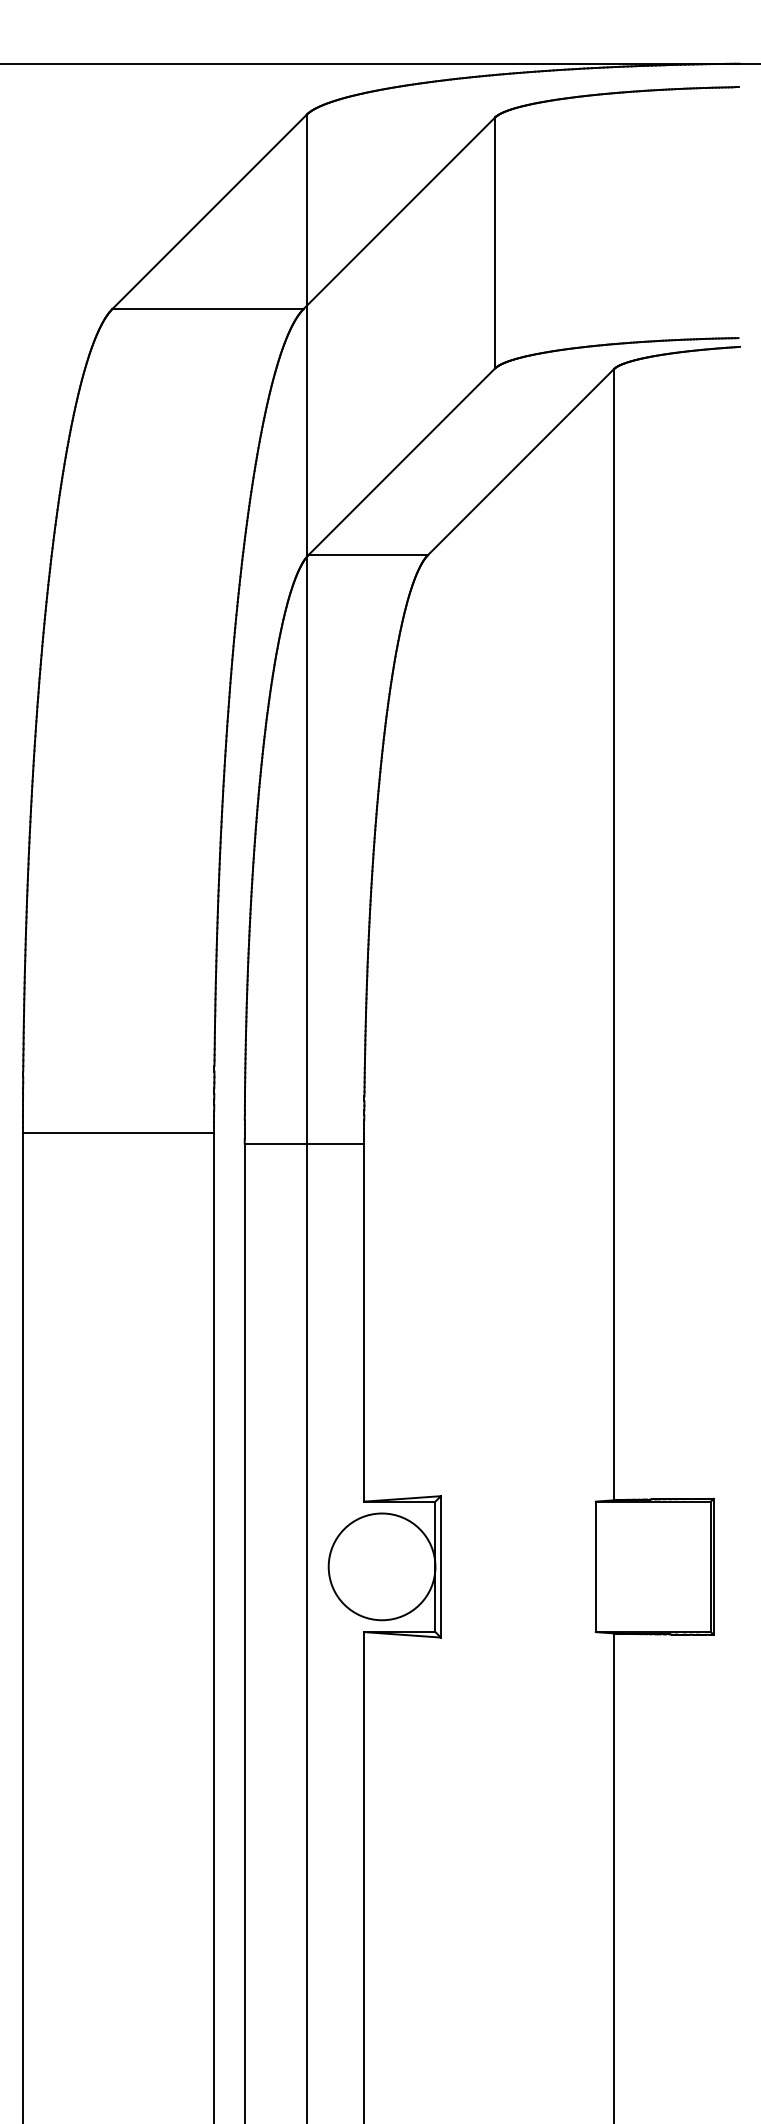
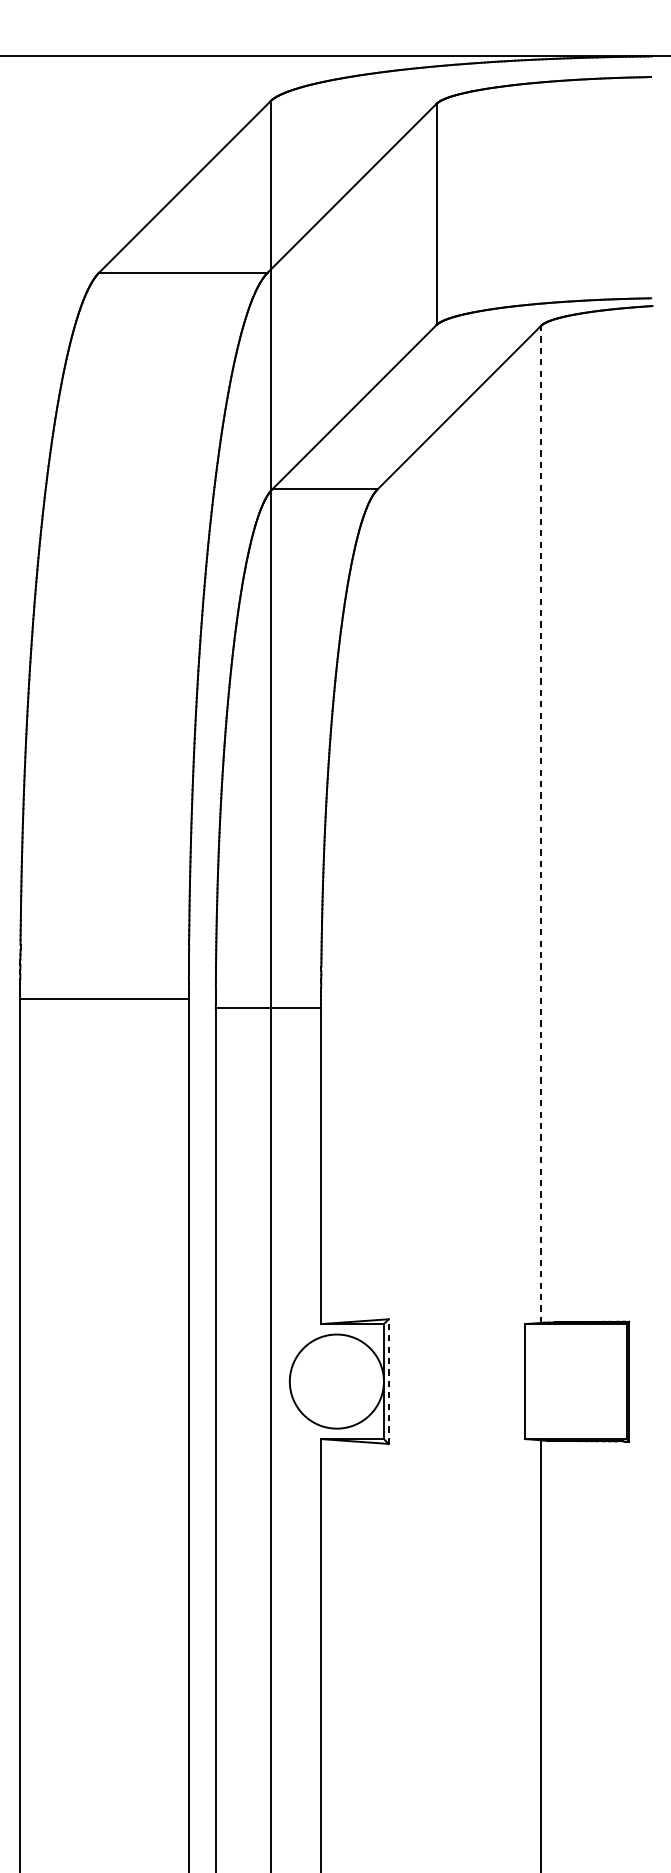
line: (613, 934) -> (540, 824), solid -> dashed
line: (440, 1566) -> (388, 1381), solid -> dashed

